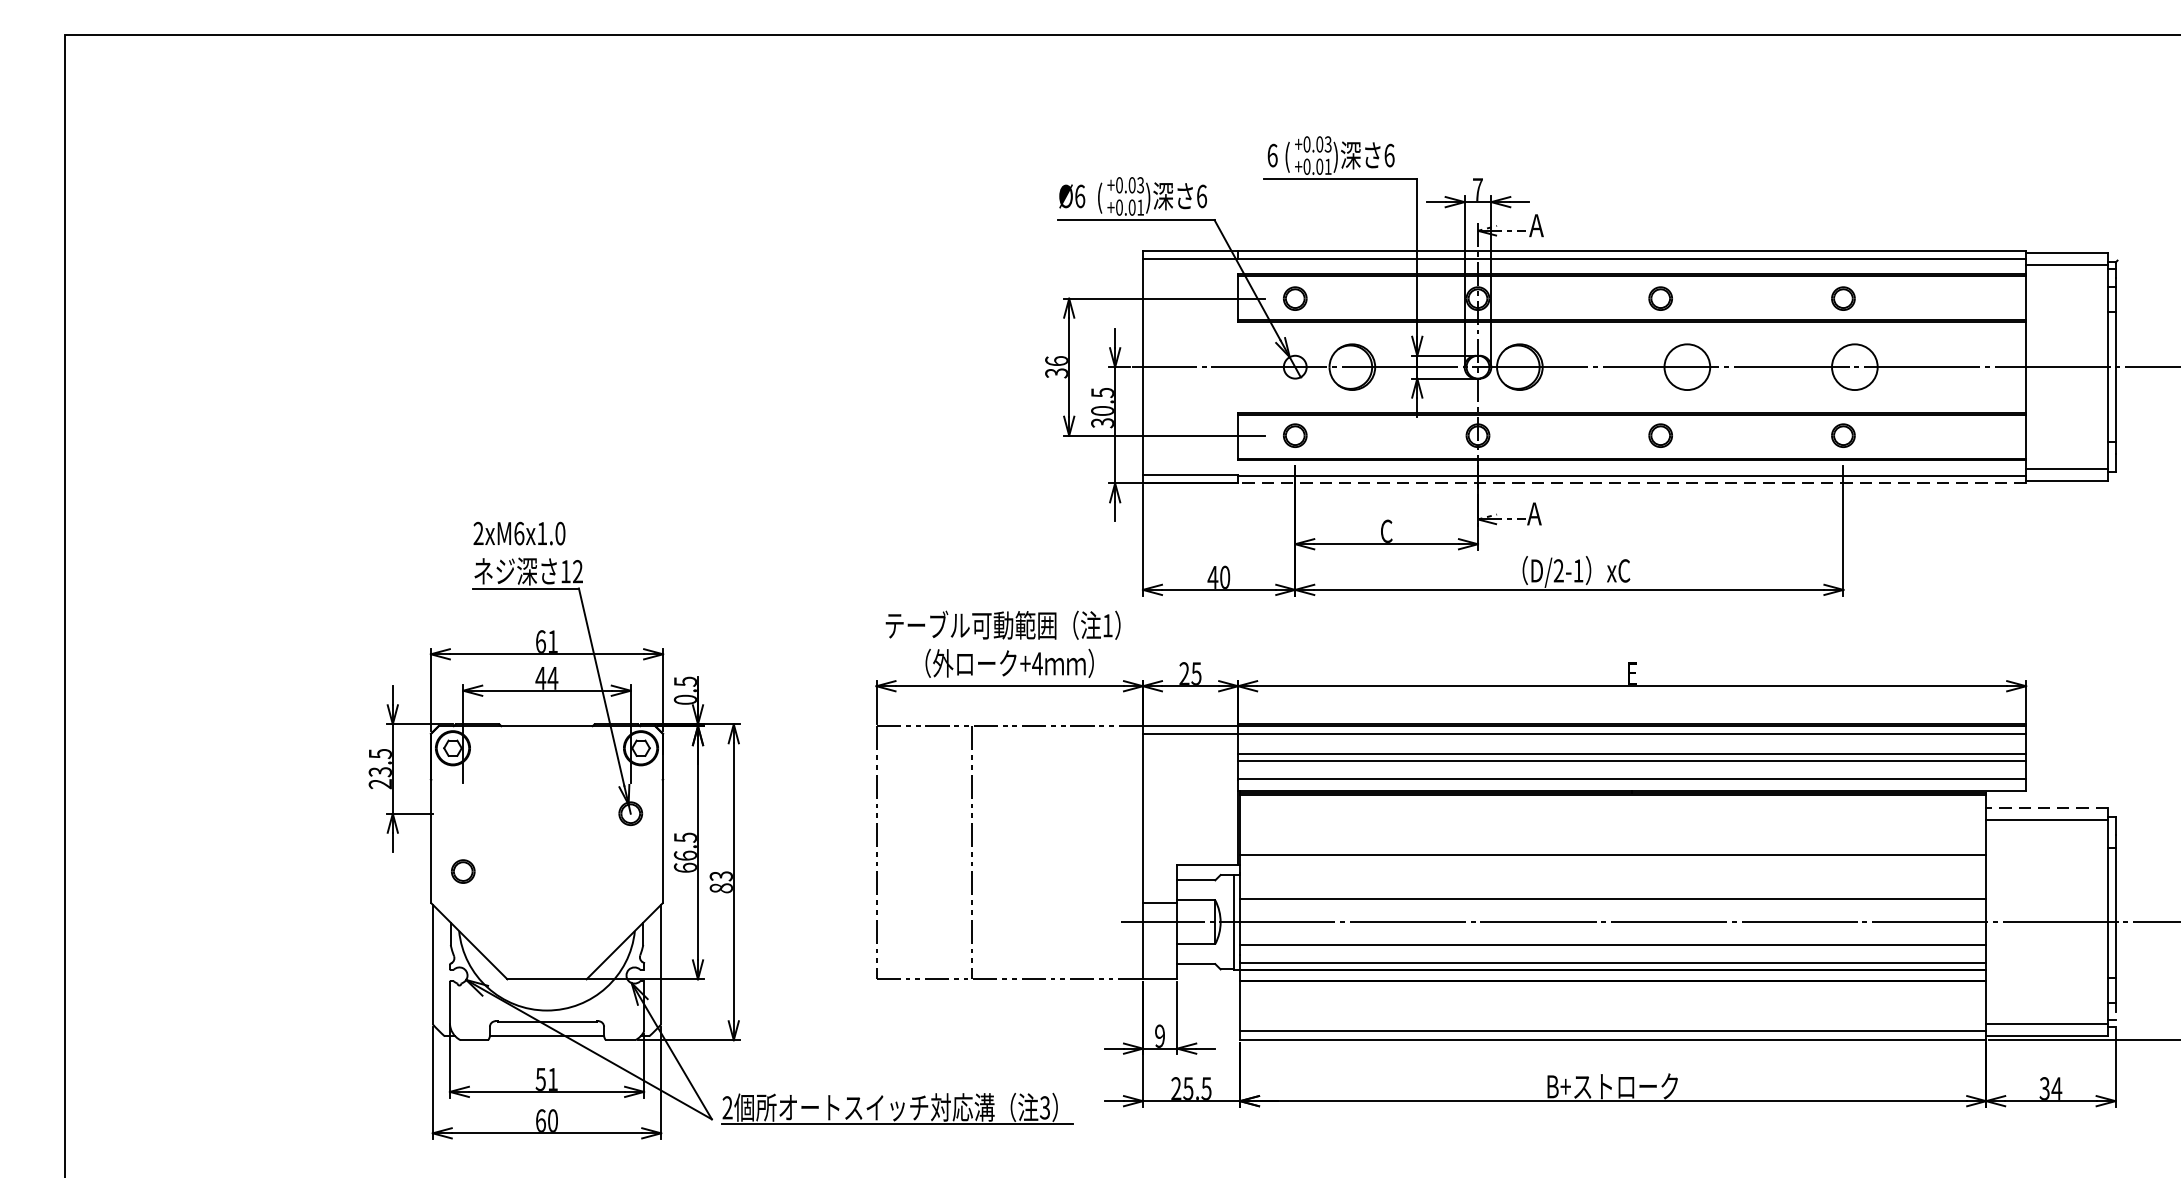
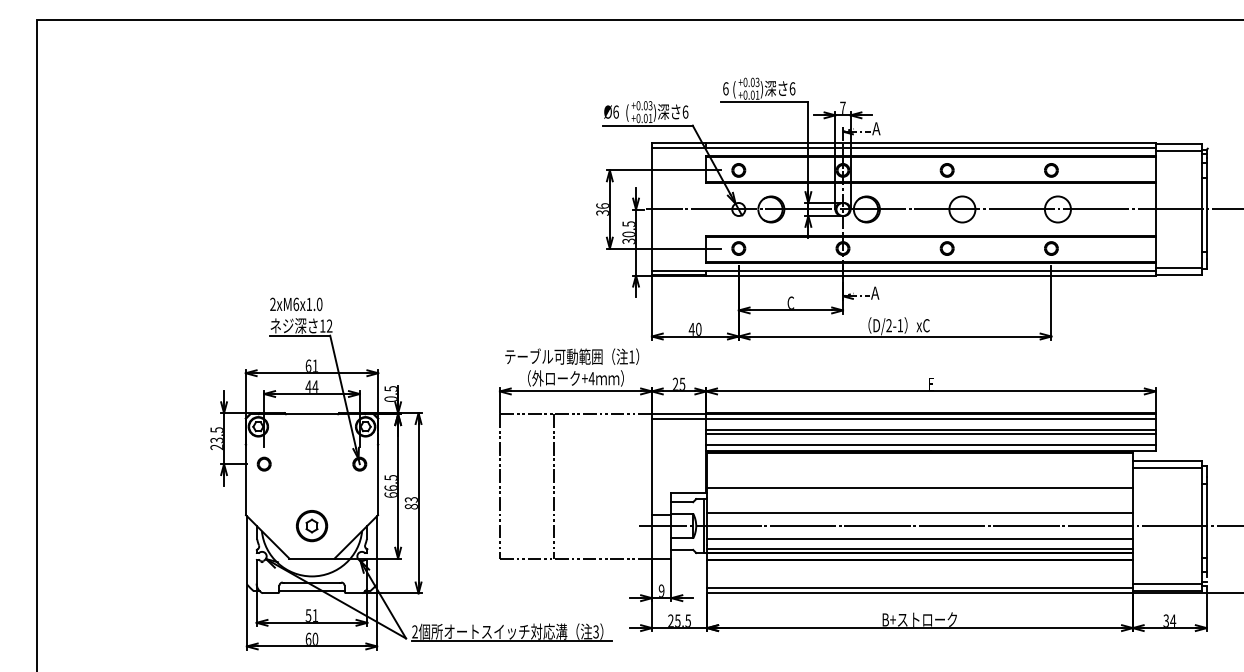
line: (1631, 482) -> (930, 275), dashed -> solid
line: (2046, 807) -> (1167, 460), dashed -> solid
part: (461, 870) -> (263, 463), moved
part: (547, 923) -> (312, 526), added

